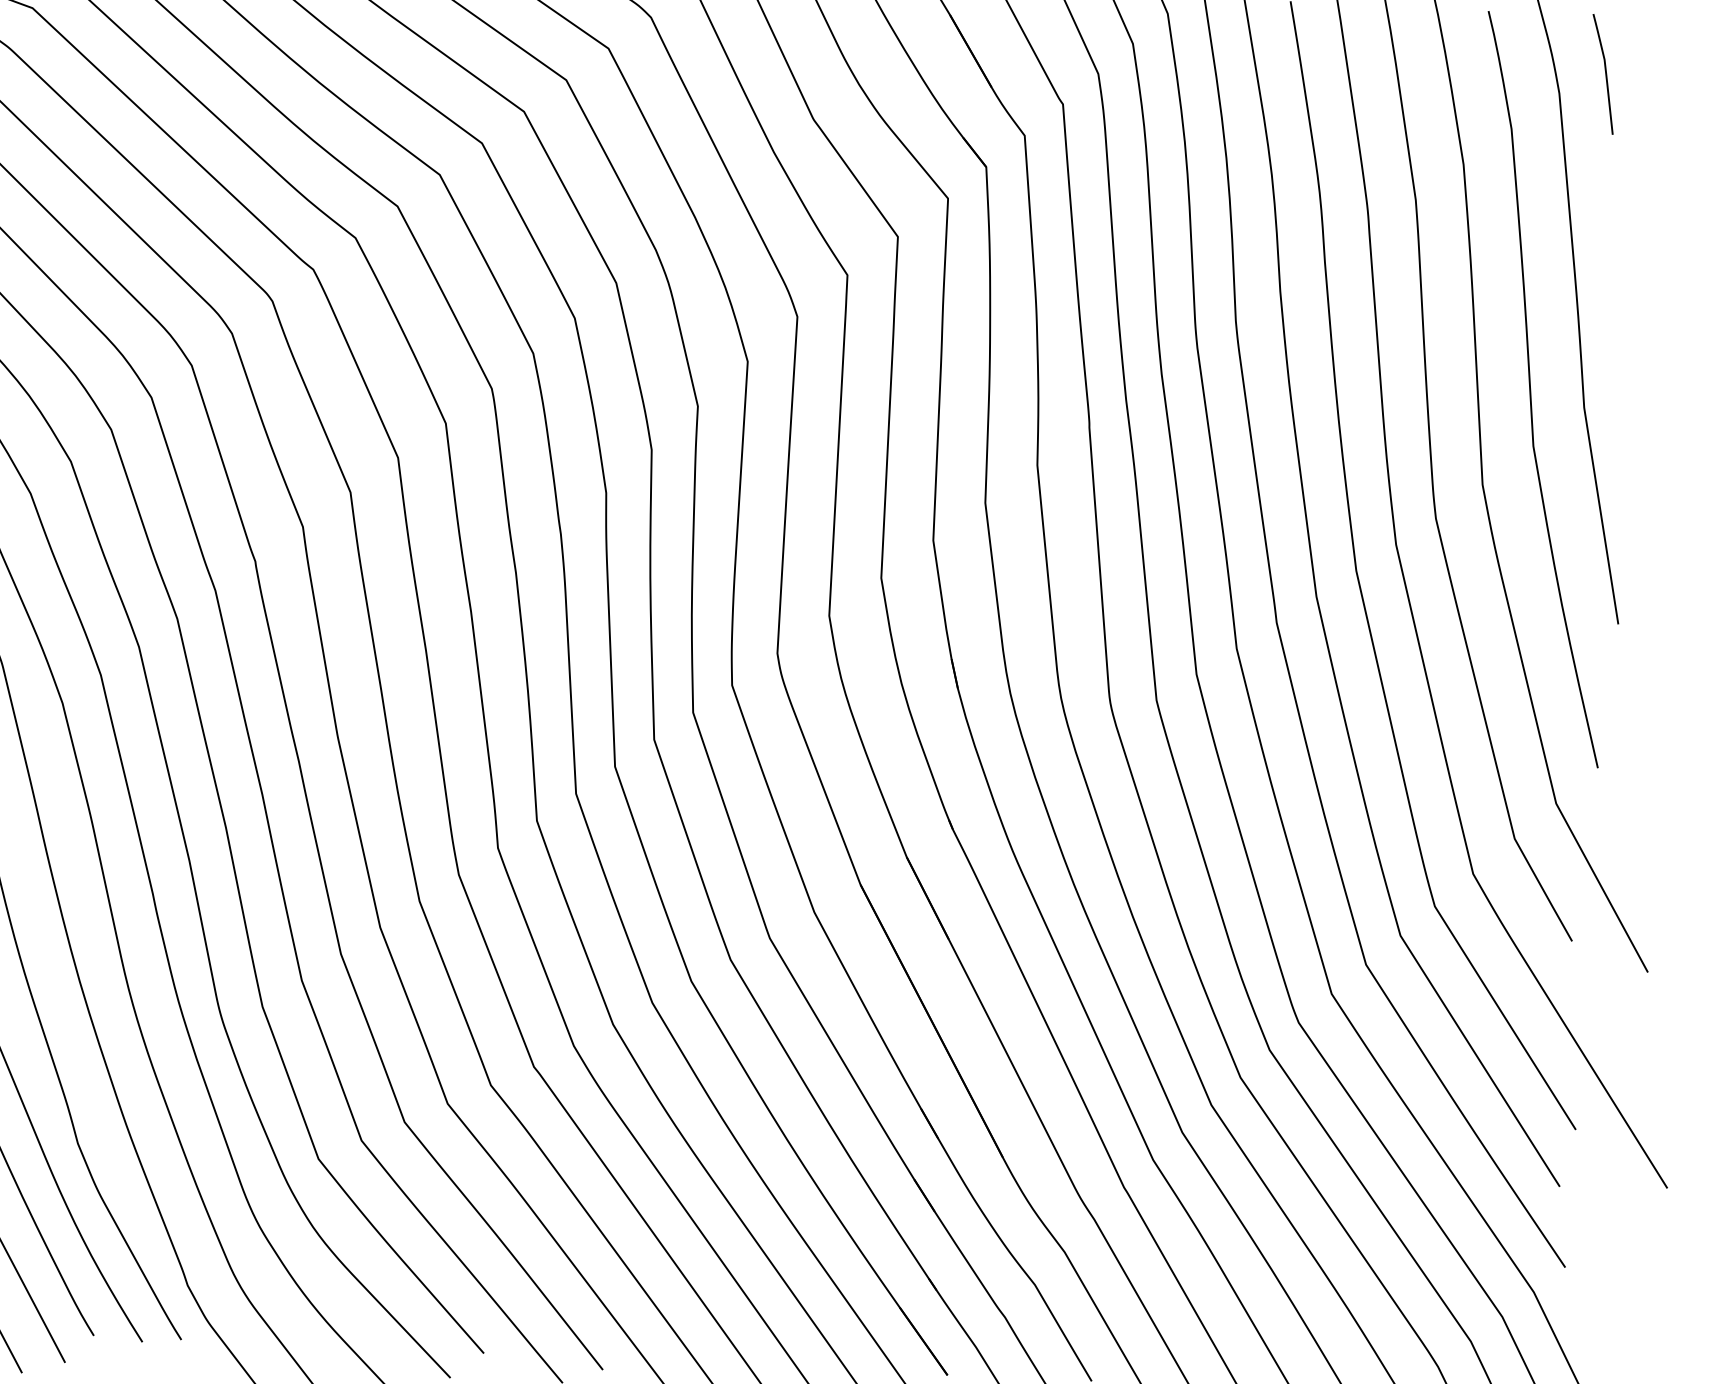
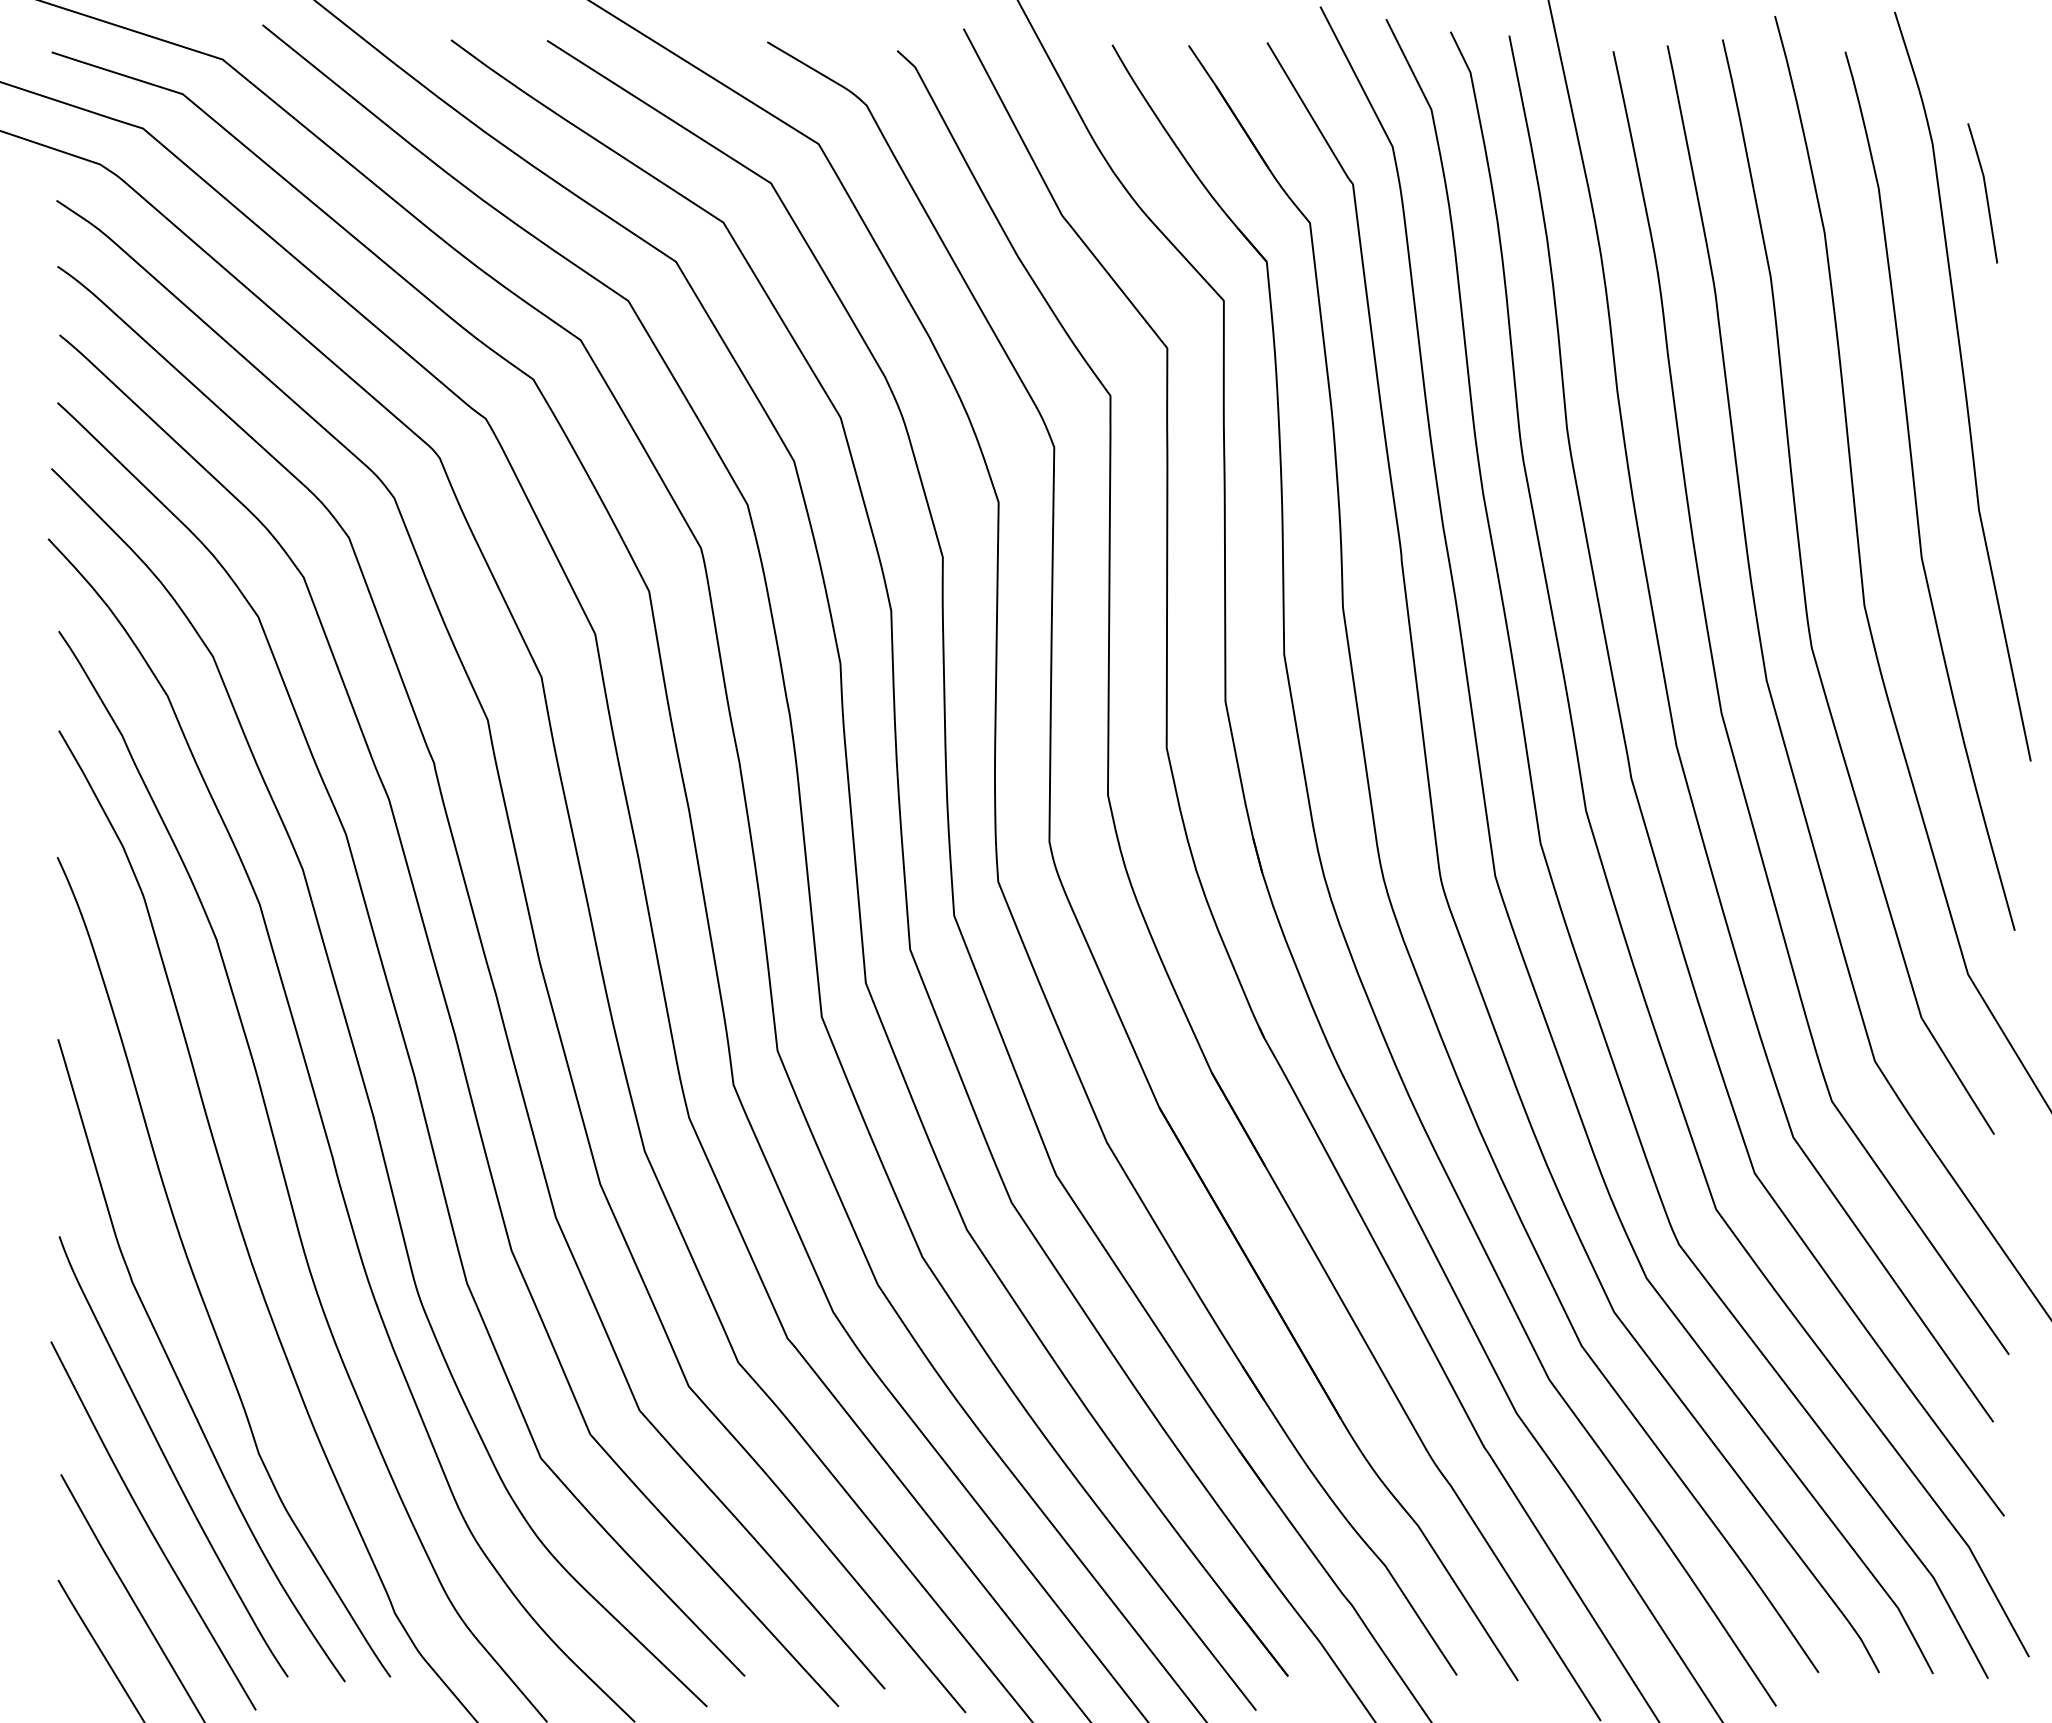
curve: (1605, 74) -> (1985, 193), moved

